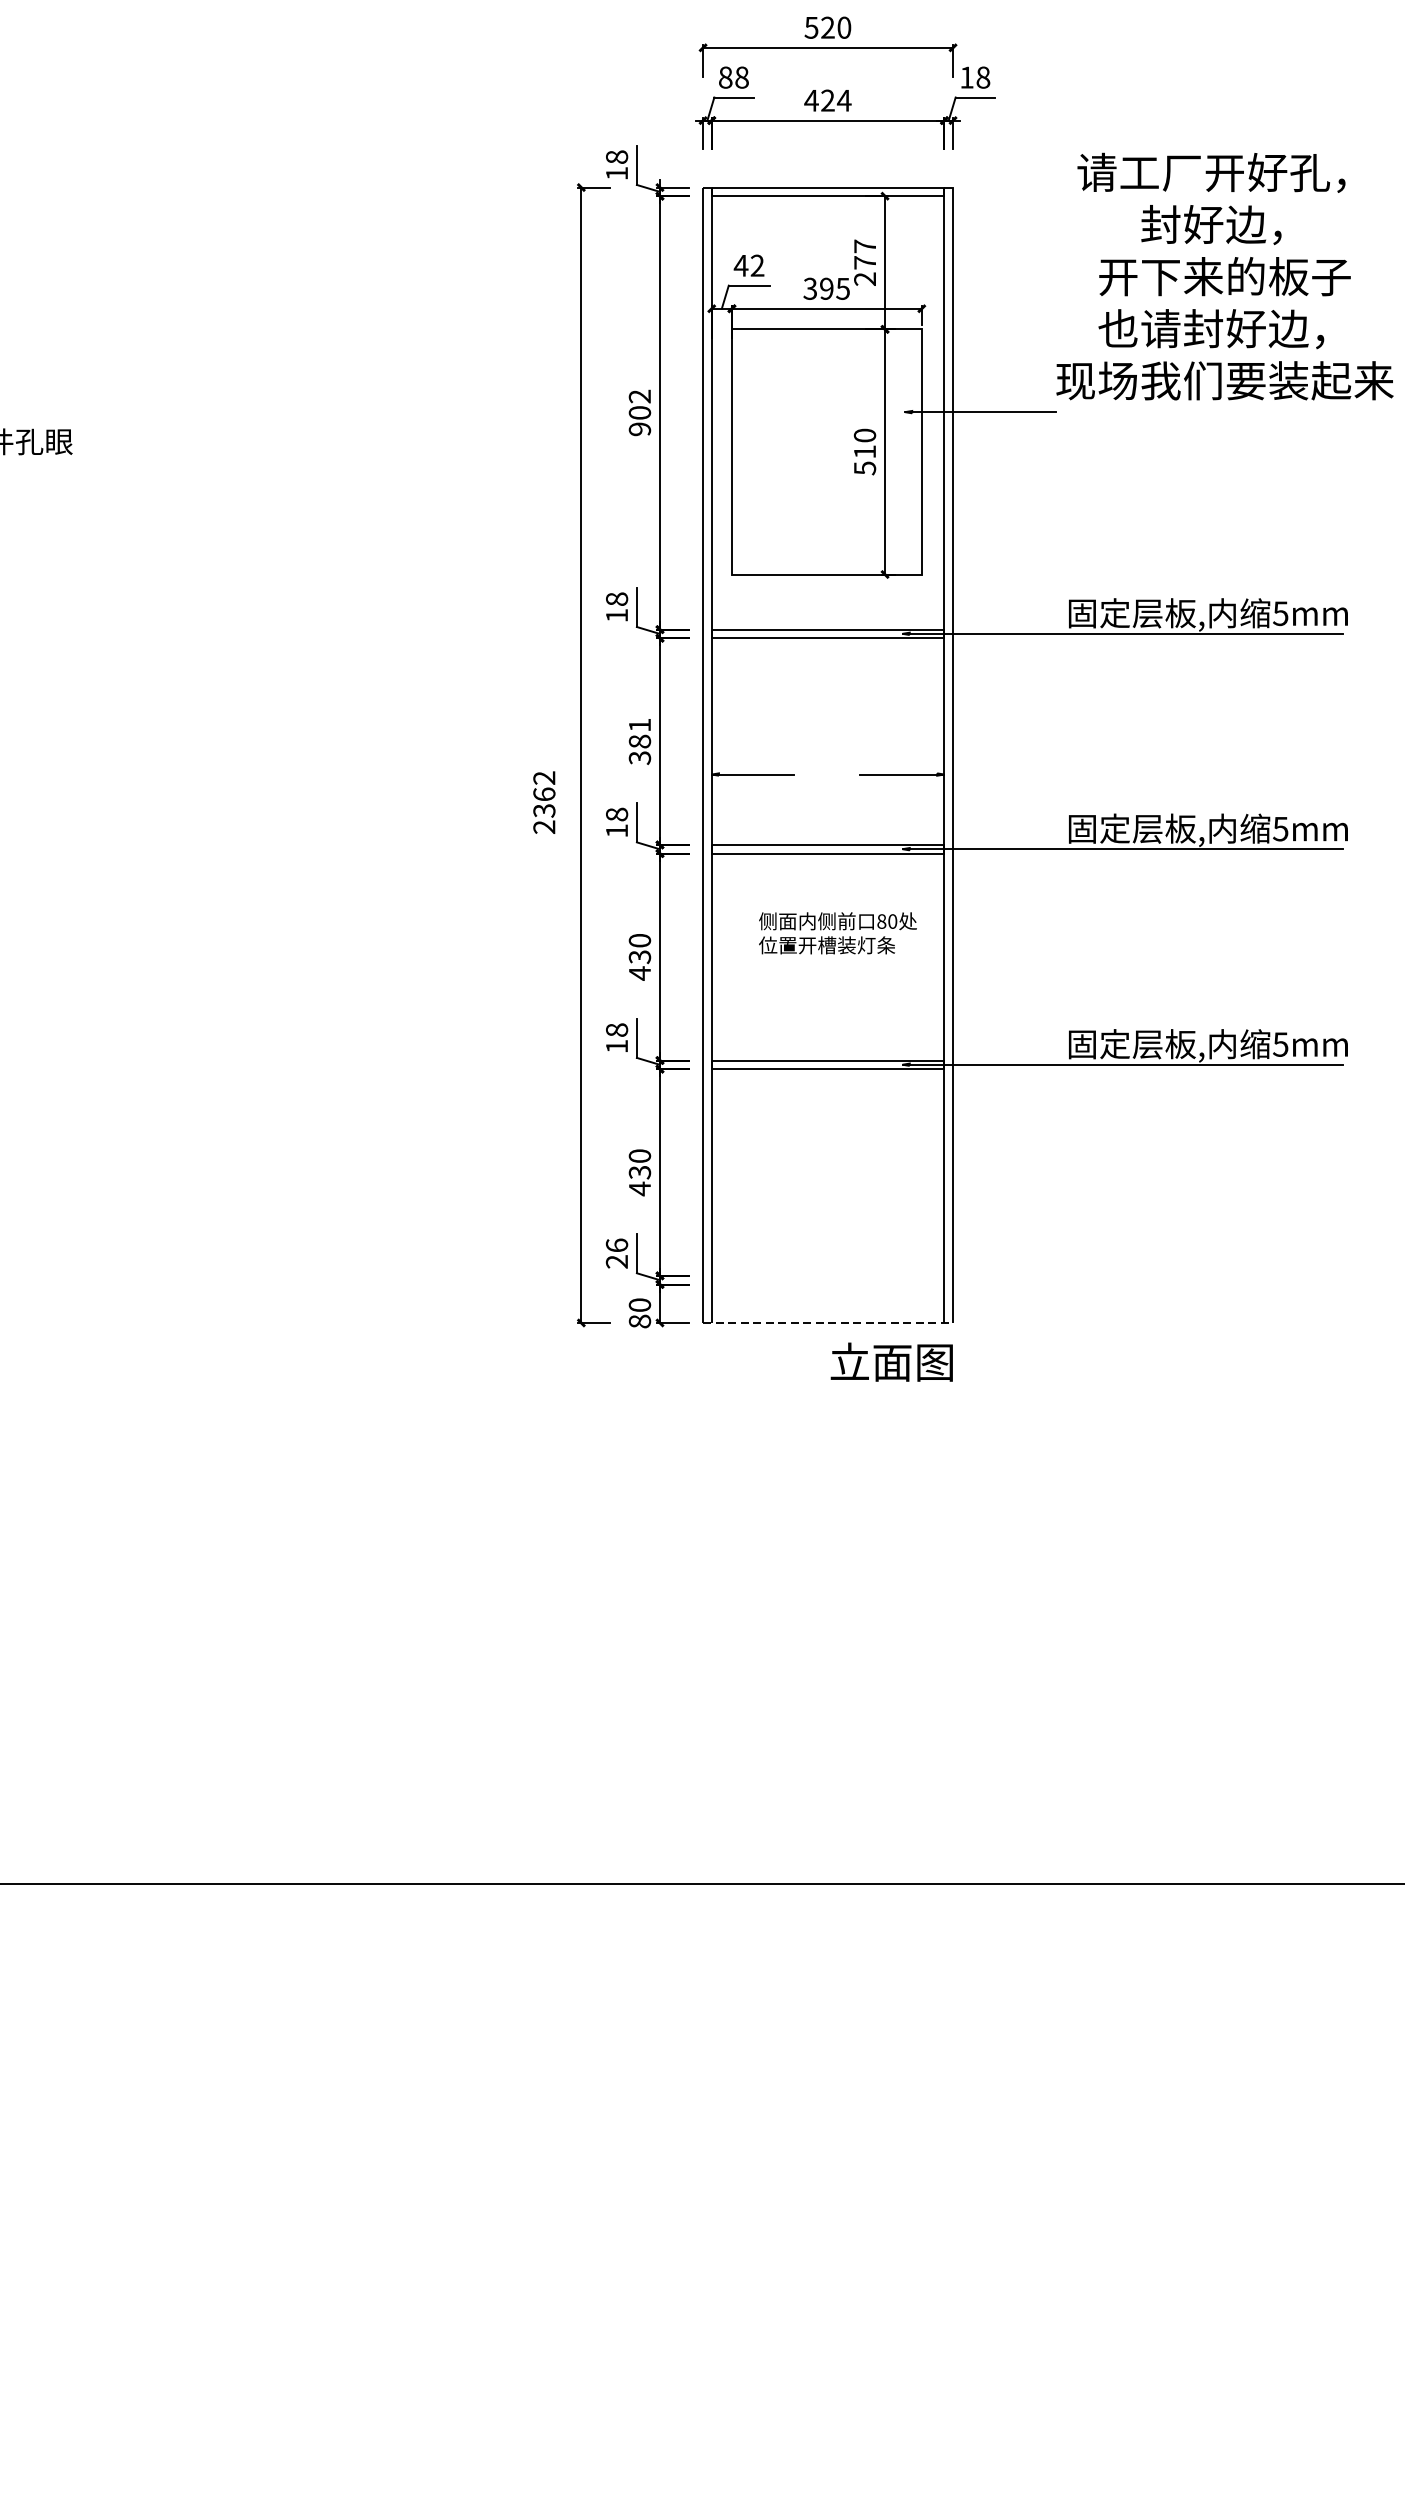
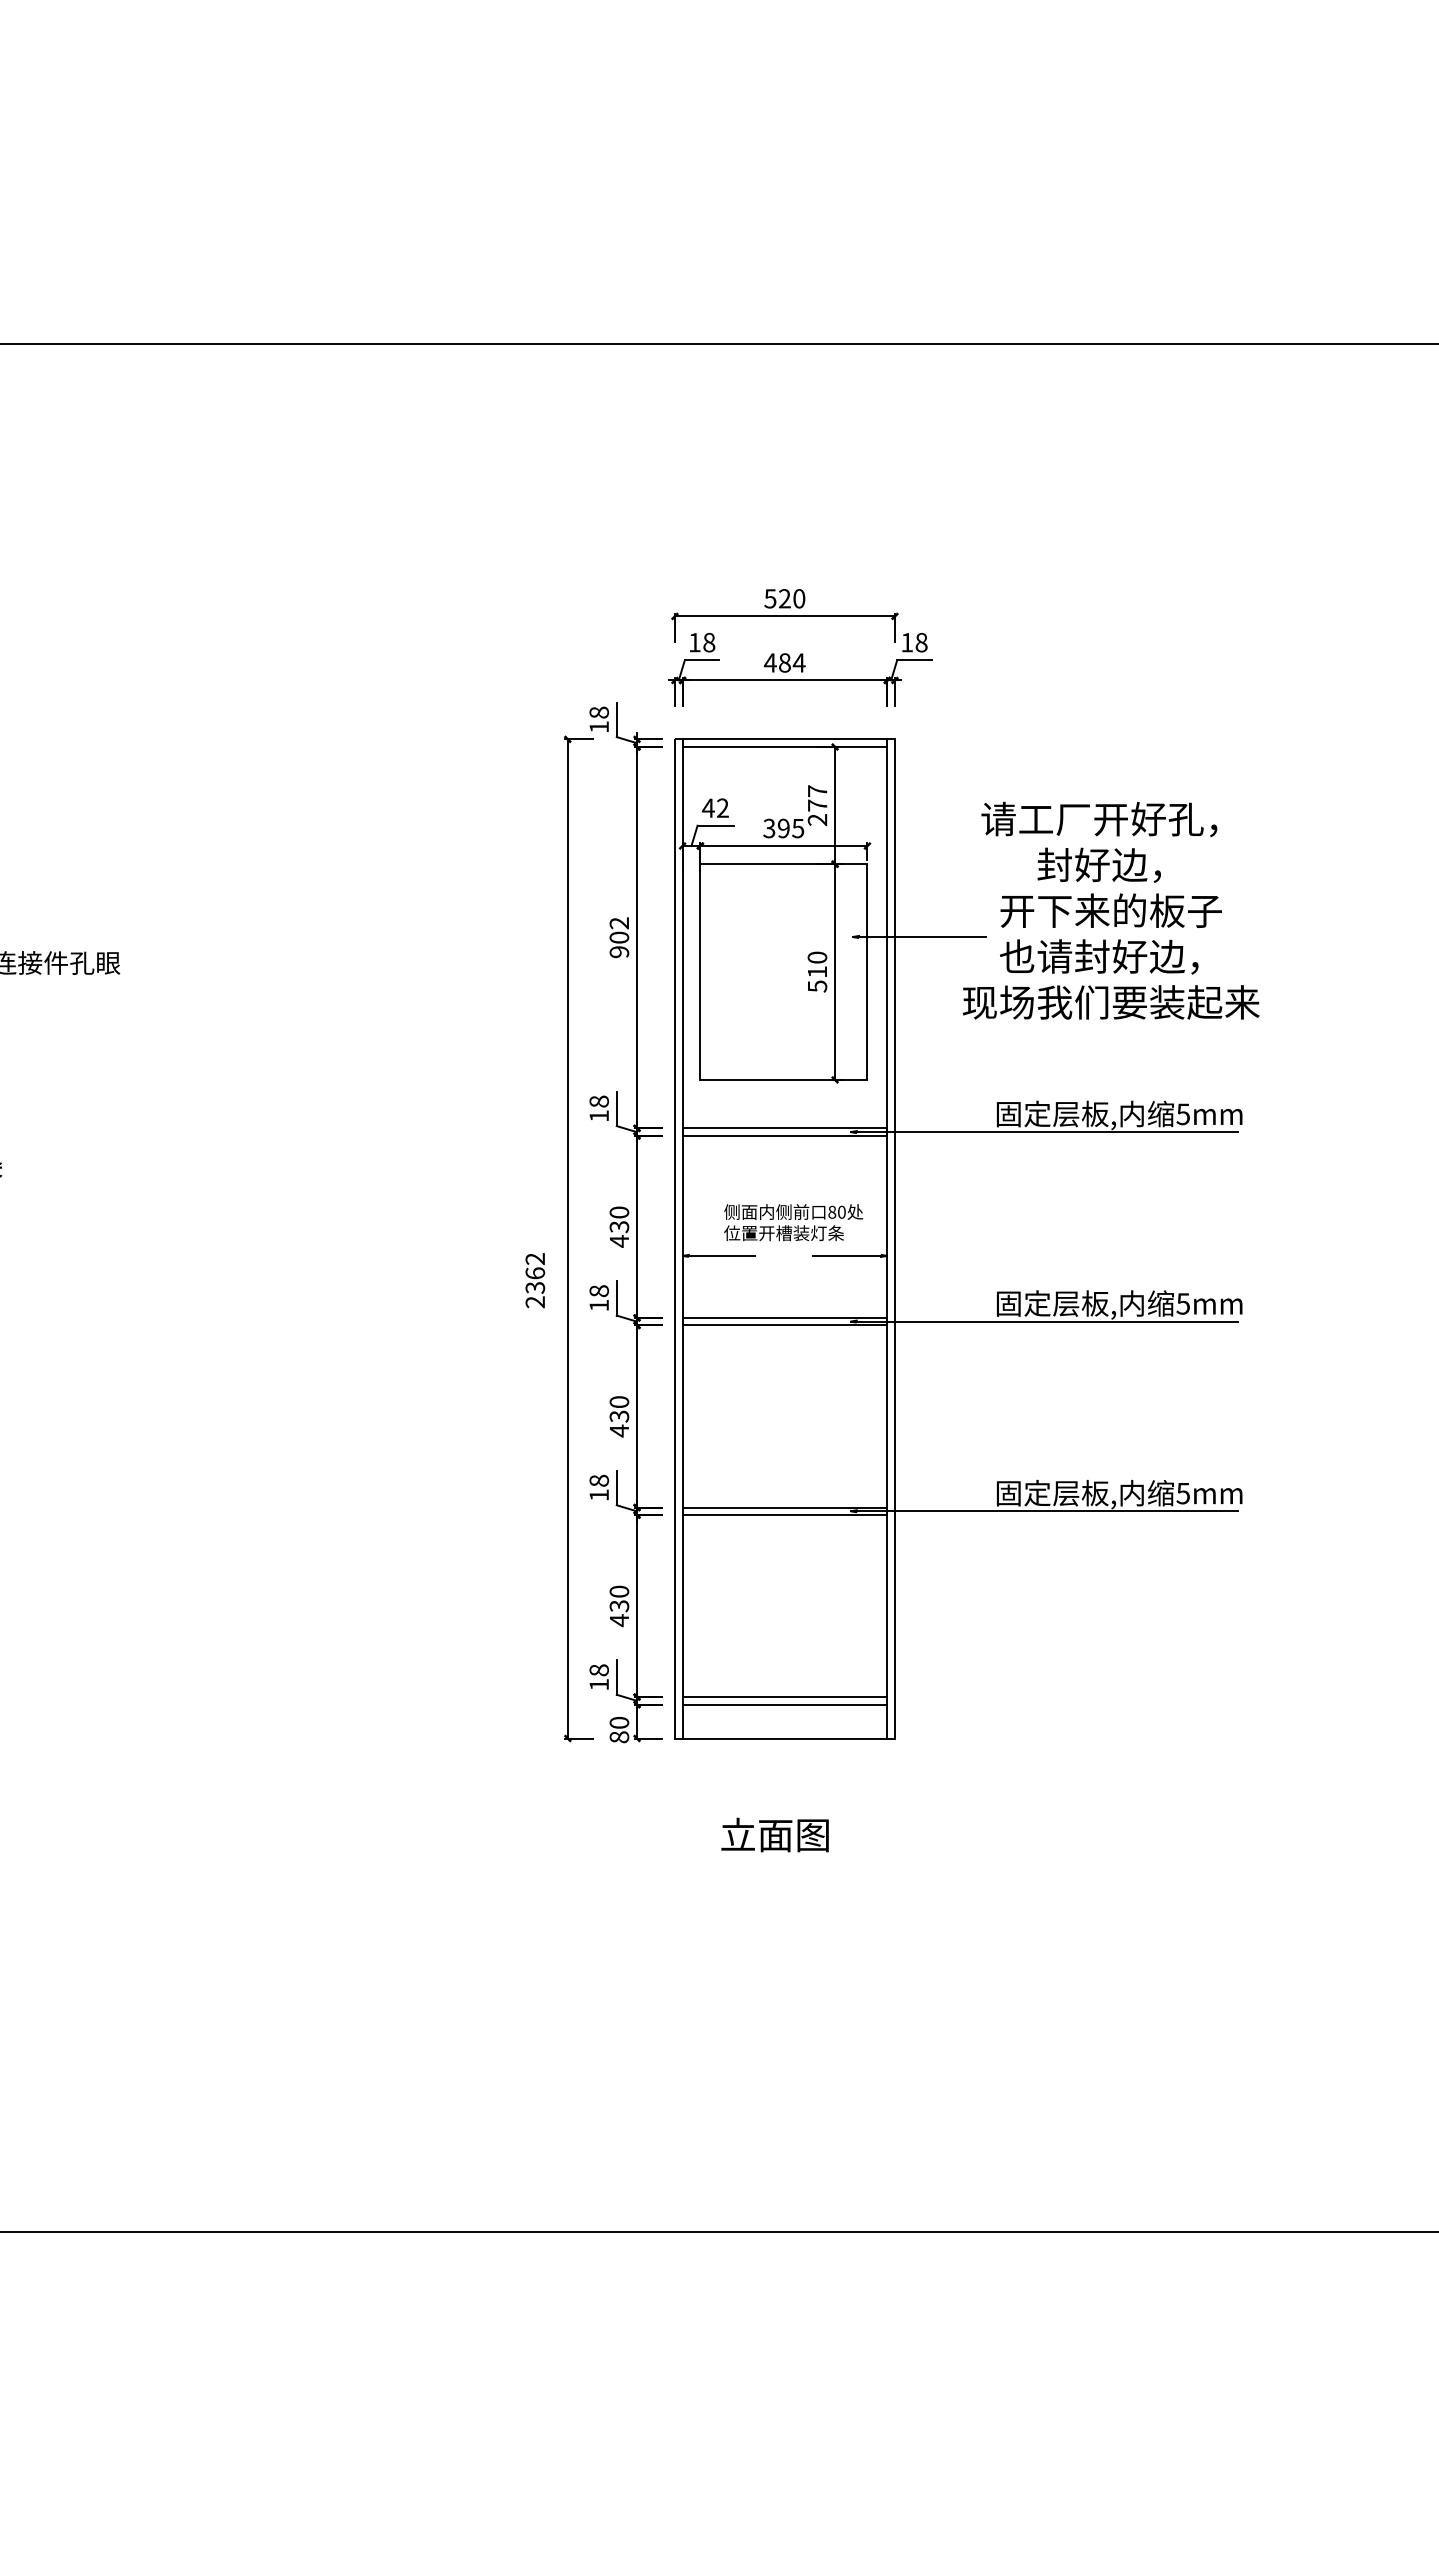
text: (725, 77) -> (694, 642), 88 -> 18
text: (827, 100) -> (784, 662), 424 -> 484
text: (1224, 276) -> (1110, 910), moved
text: (640, 741) -> (619, 1226), 381 -> 430
text: (837, 933) -> (793, 1222), moved
text: (616, 1253) -> (598, 1677), 26 -> 18
line: (827, 1276) -> (784, 1697), added
line: (827, 1284) -> (784, 1704), added
line: (827, 1322) -> (784, 1738), dashed -> solid
text: (891, 1361) -> (774, 1834), moved

